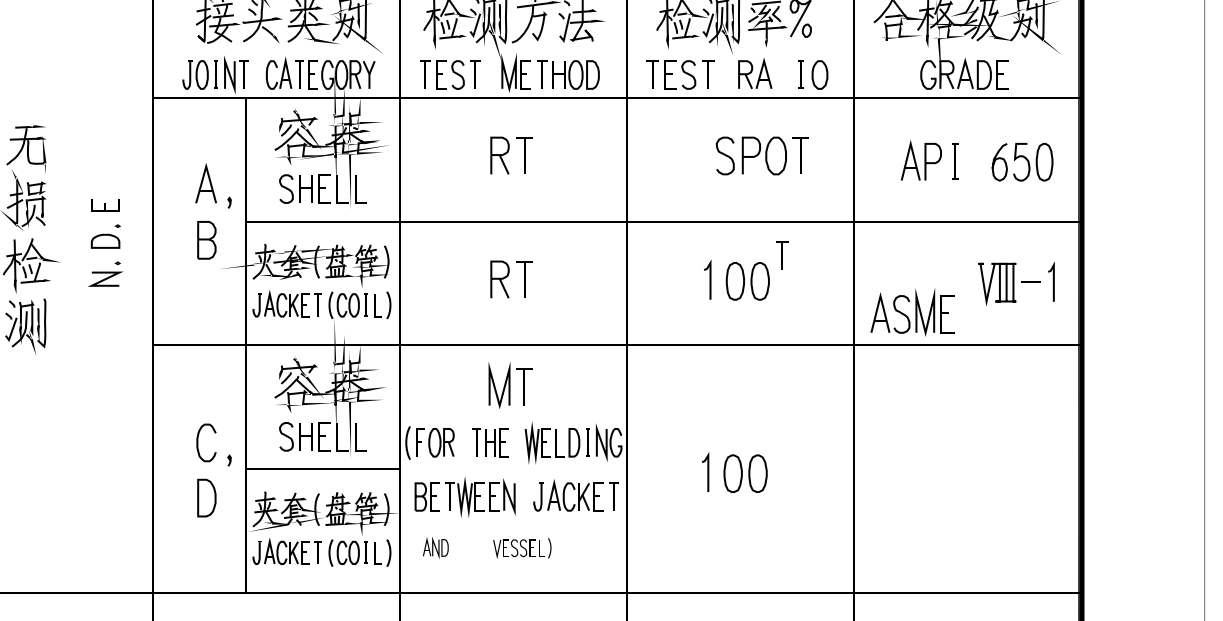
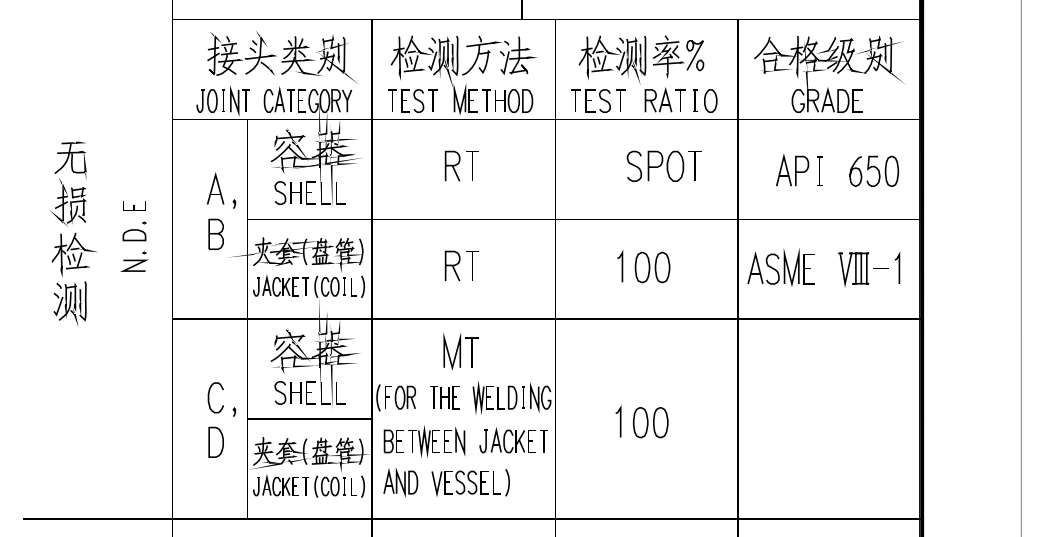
part: (782, 255) -> (680, 100), moved
part: (911, 312) -> (780, 267), moved
part: (435, 547) -> (400, 482), size x1.67
part: (522, 547) -> (470, 482), size x1.67

